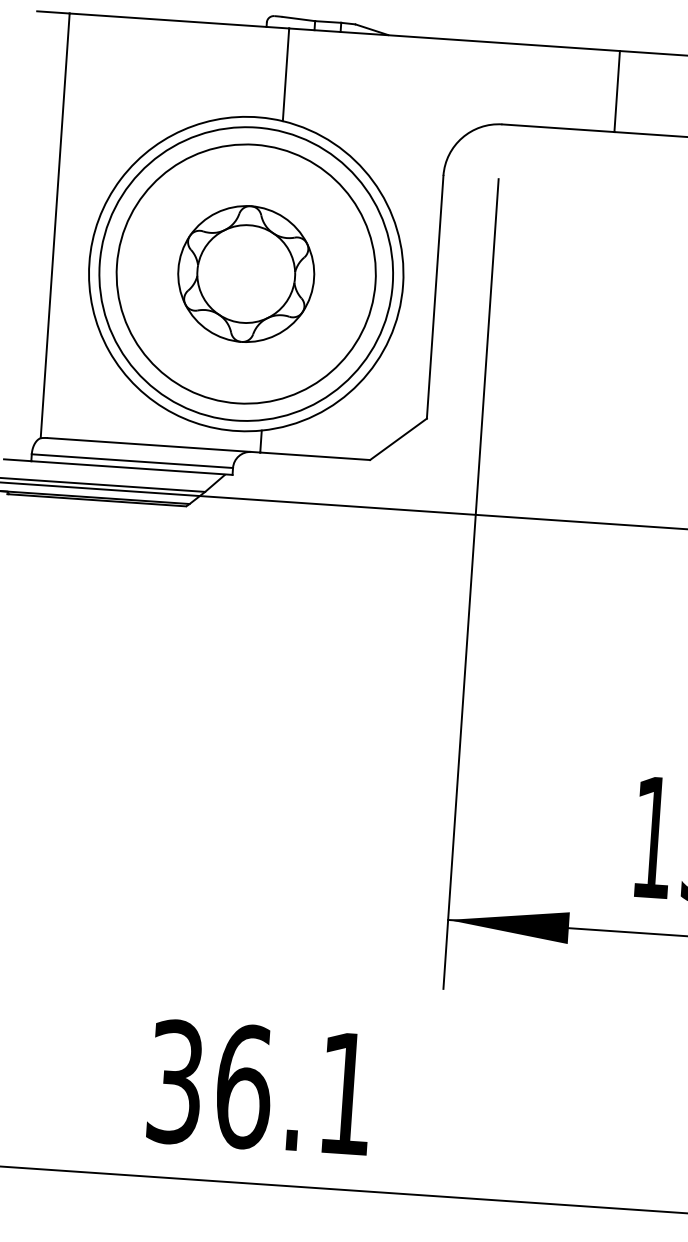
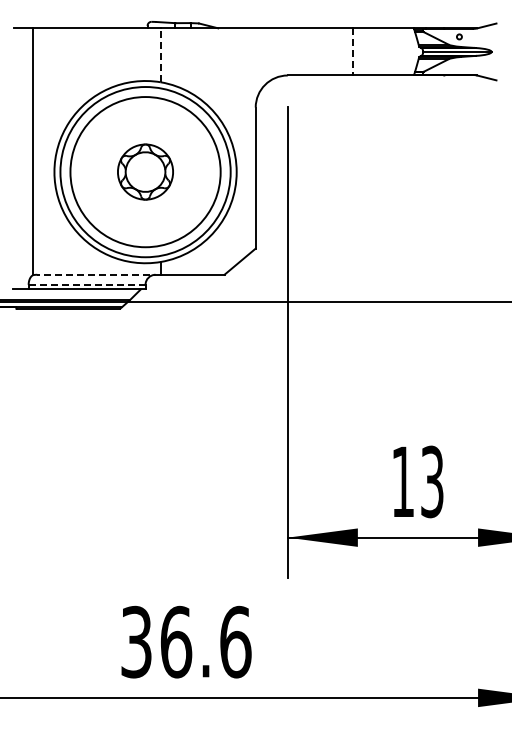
line: (285, 75) -> (160, 55), solid -> dashed
line: (616, 90) -> (352, 51), solid -> dashed
part: (246, 272) -> (145, 171), size x0.7
line: (154, 444) -> (99, 274), solid -> dashed
line: (131, 460) -> (86, 284), solid -> dashed
text: (345, 1092) -> (235, 641), 36.1 -> 36.6

